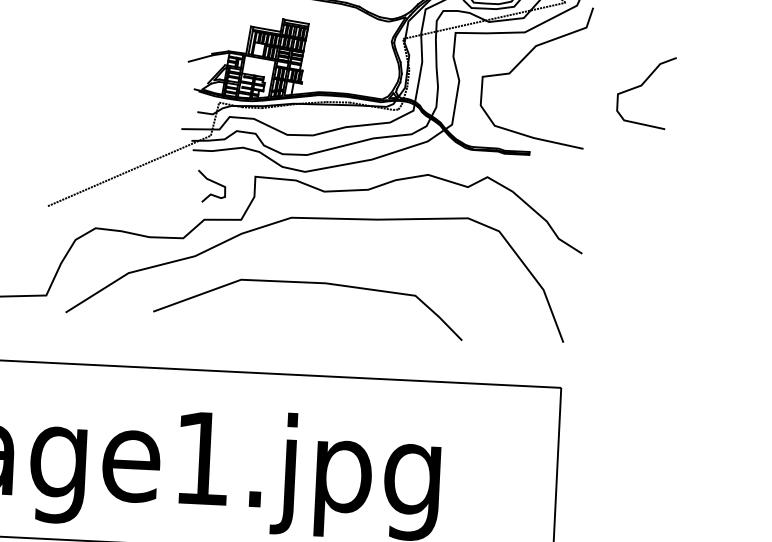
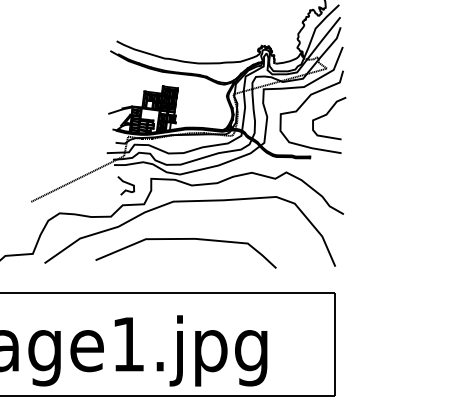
curve: (643, 87) -> (327, 115), moved

